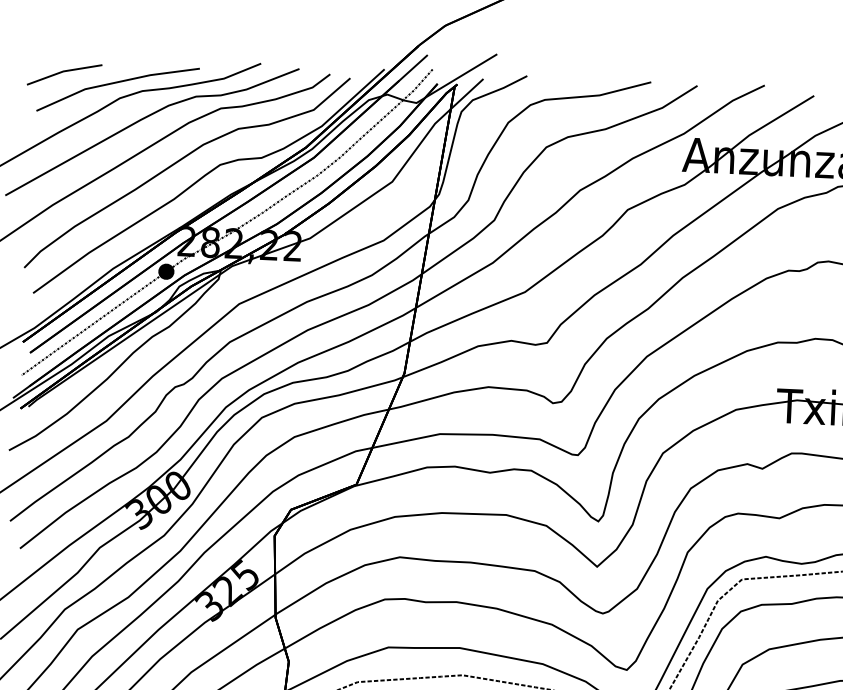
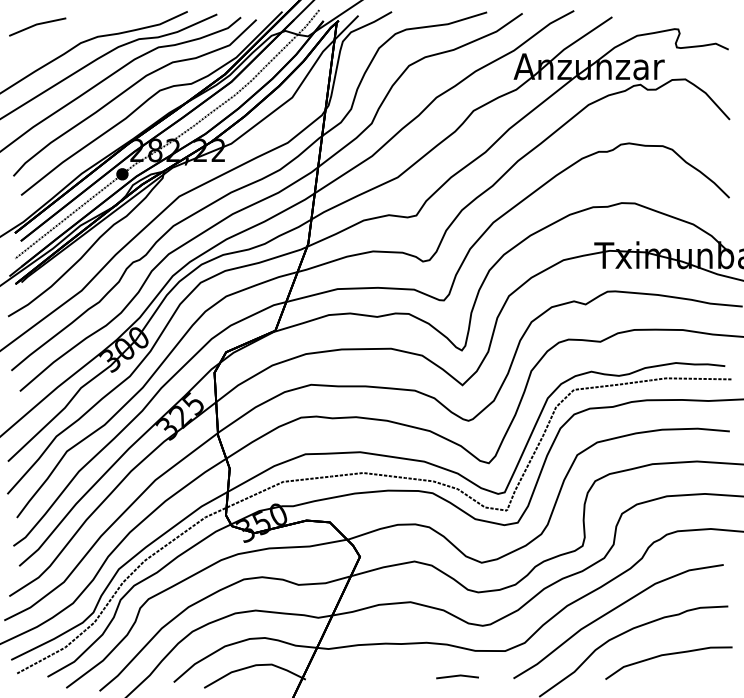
part: (117, 89) -> (78, 36), removed

